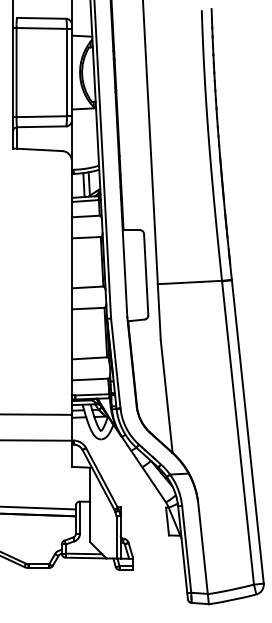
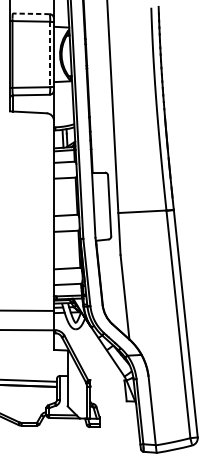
line: (41, 18) -> (31, 13), solid -> dashed
line: (66, 72) -> (49, 54), solid -> dashed

